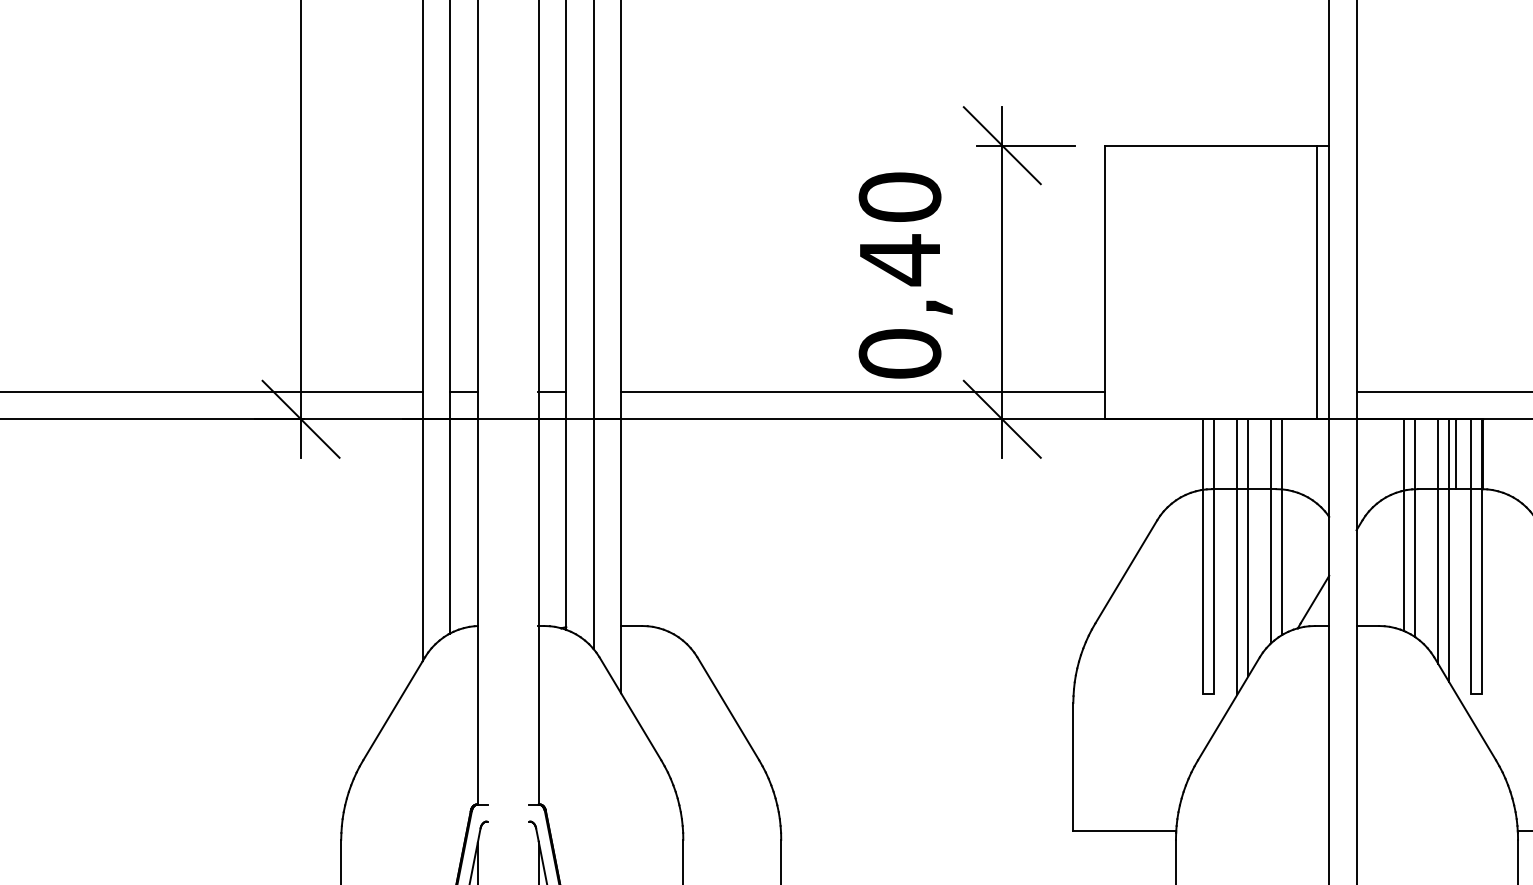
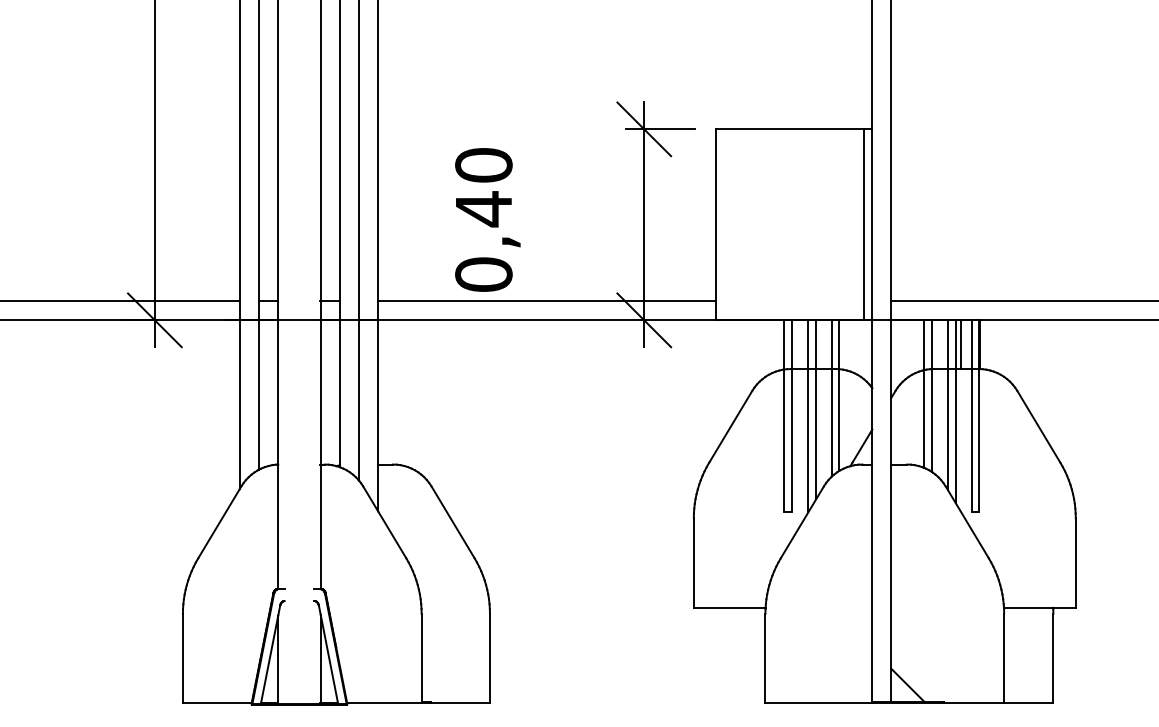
text: (905, 274) -> (487, 219), moved

